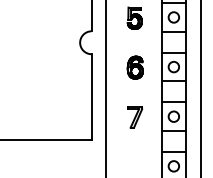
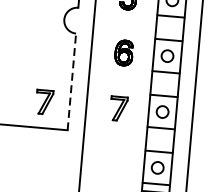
line: (91, 97) -> (71, 82), solid -> dashed
part: (68, 117) -> (43, 102), added

